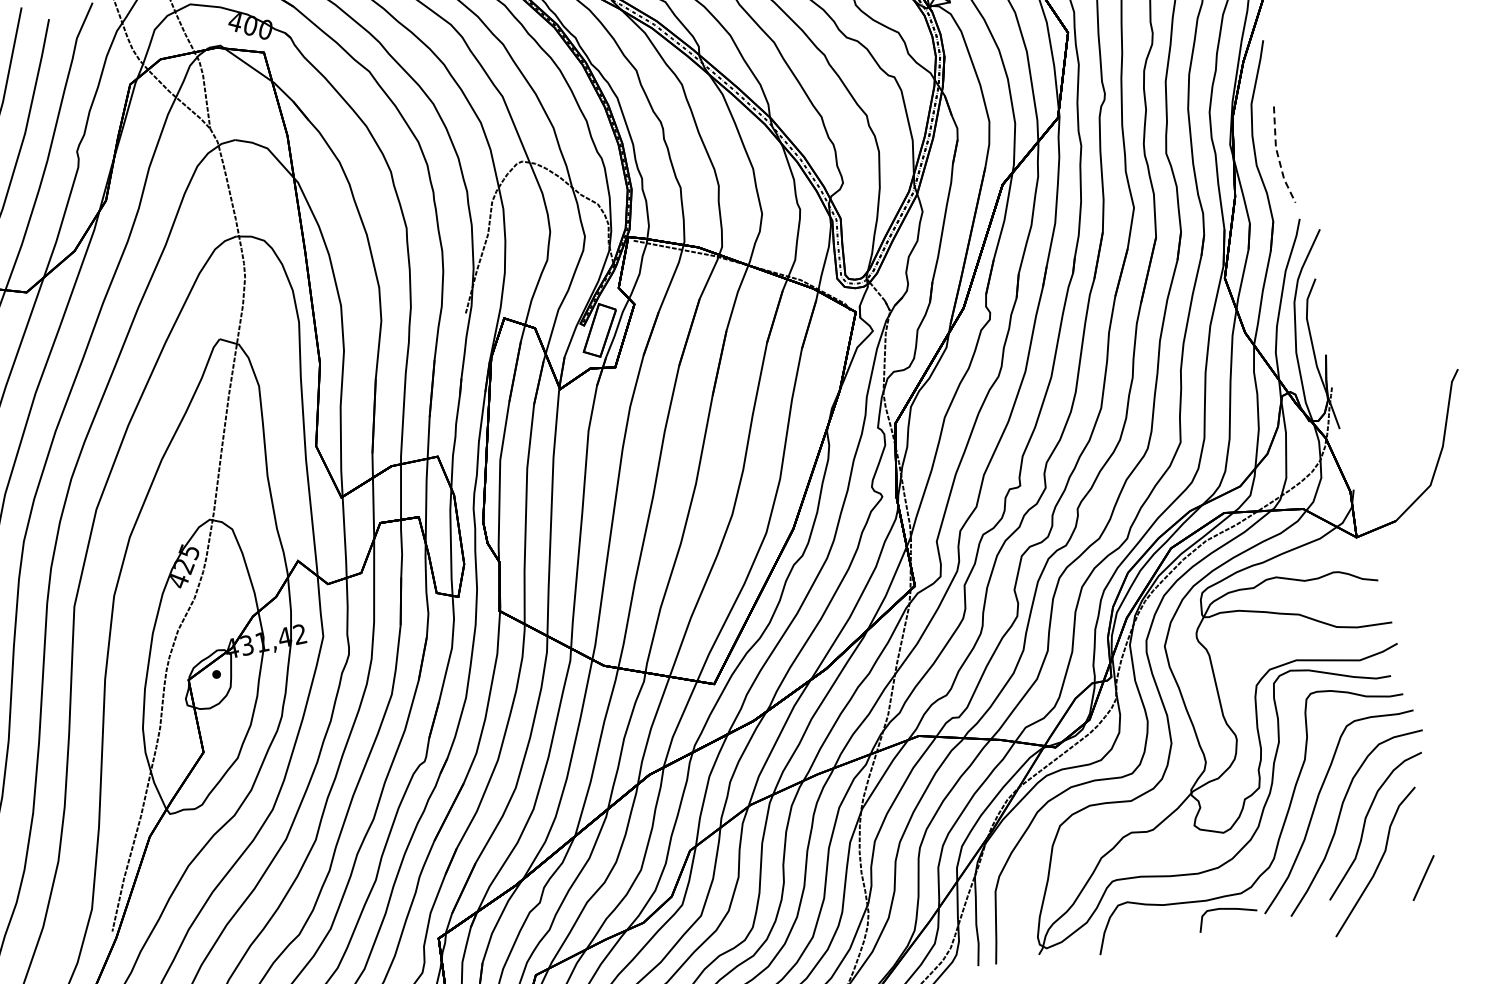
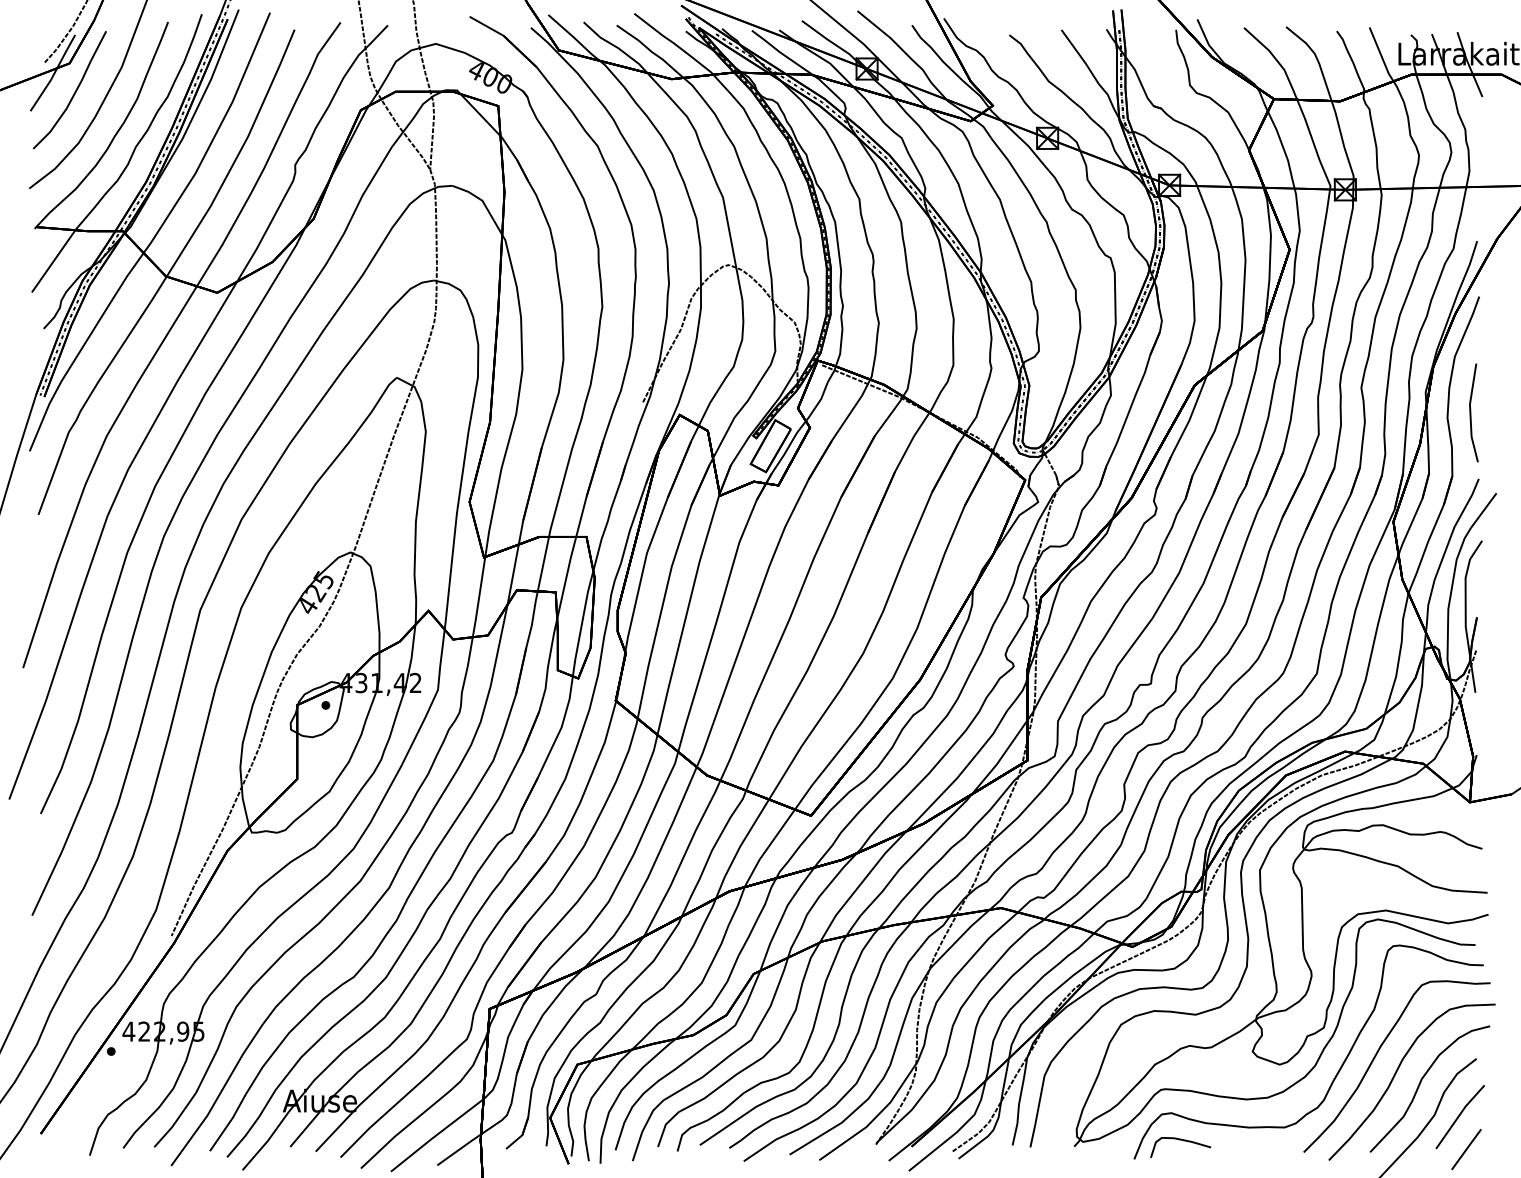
line: (1278, 156) -> (1470, 413), dashed -> solid
line: (1410, 848) -> (1459, 1117), added
curve: (1229, 910) -> (1183, 1141), moved

